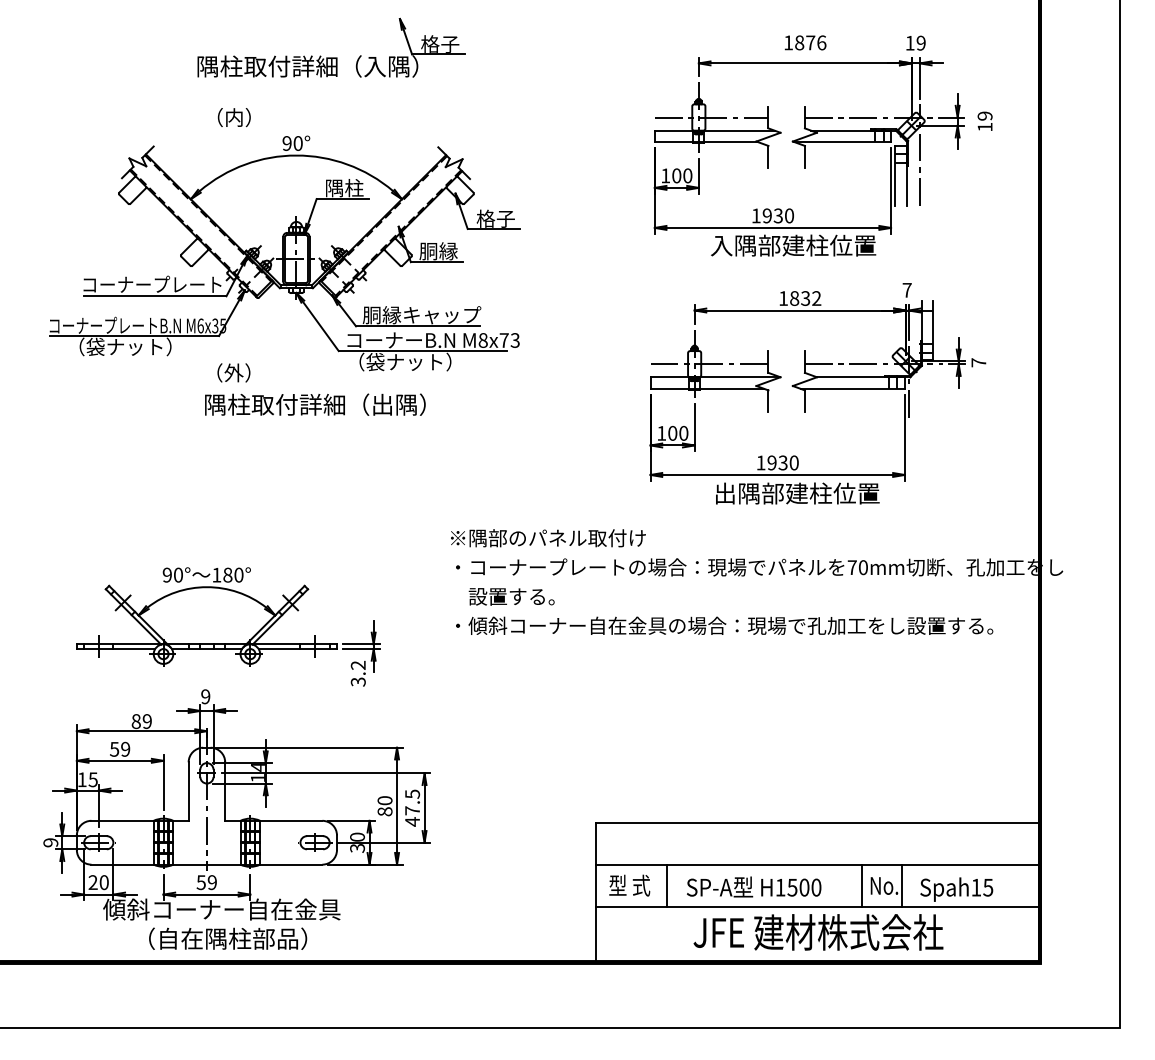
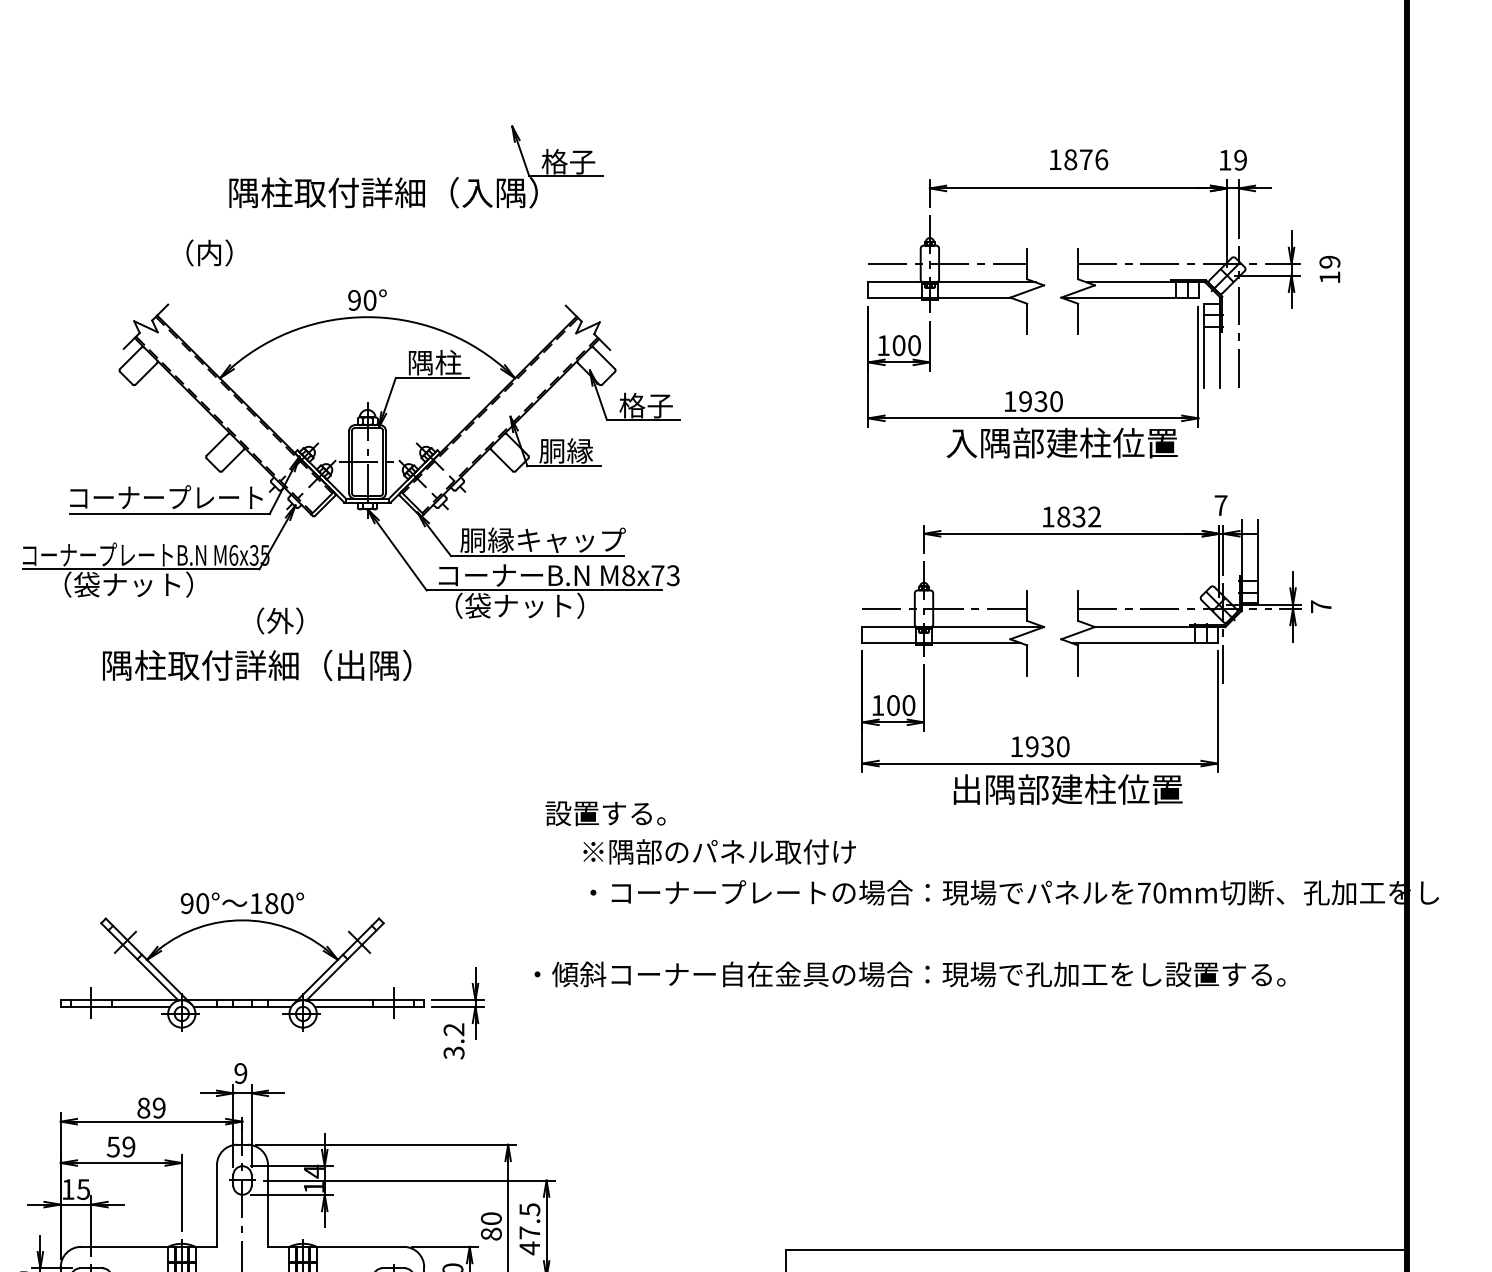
text: (233, 117) -> (208, 252), moved
text: (315, 404) -> (257, 665), moved
text: (511, 596) -> (605, 813), moved
text: (724, 625) -> (909, 973), moved

